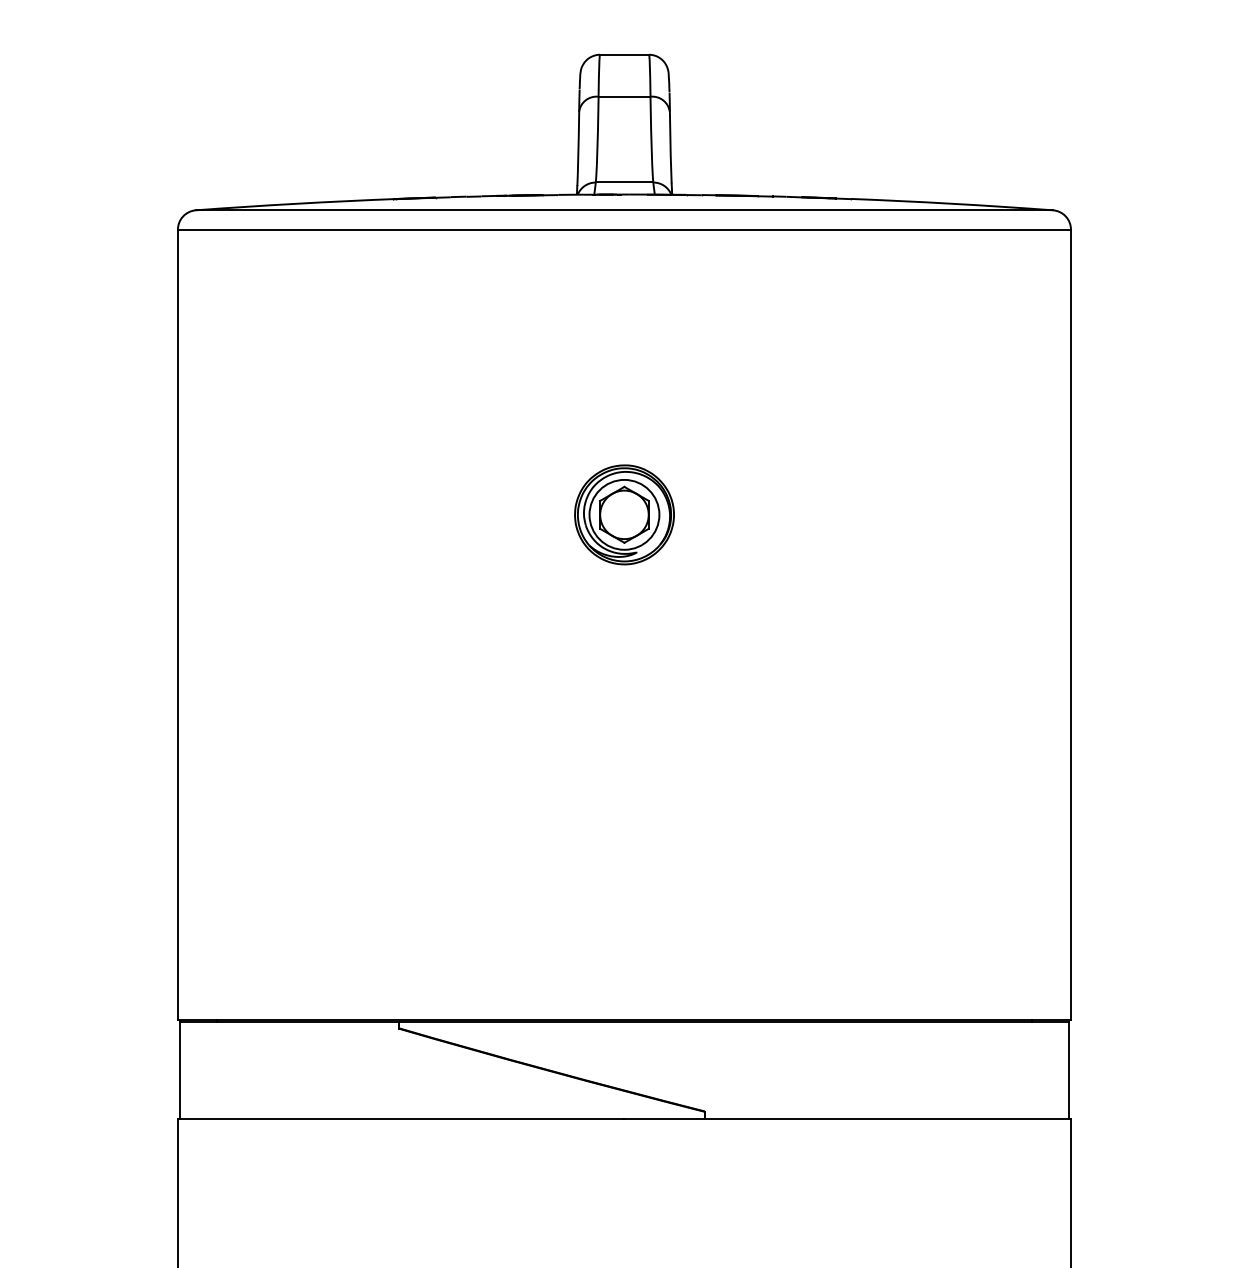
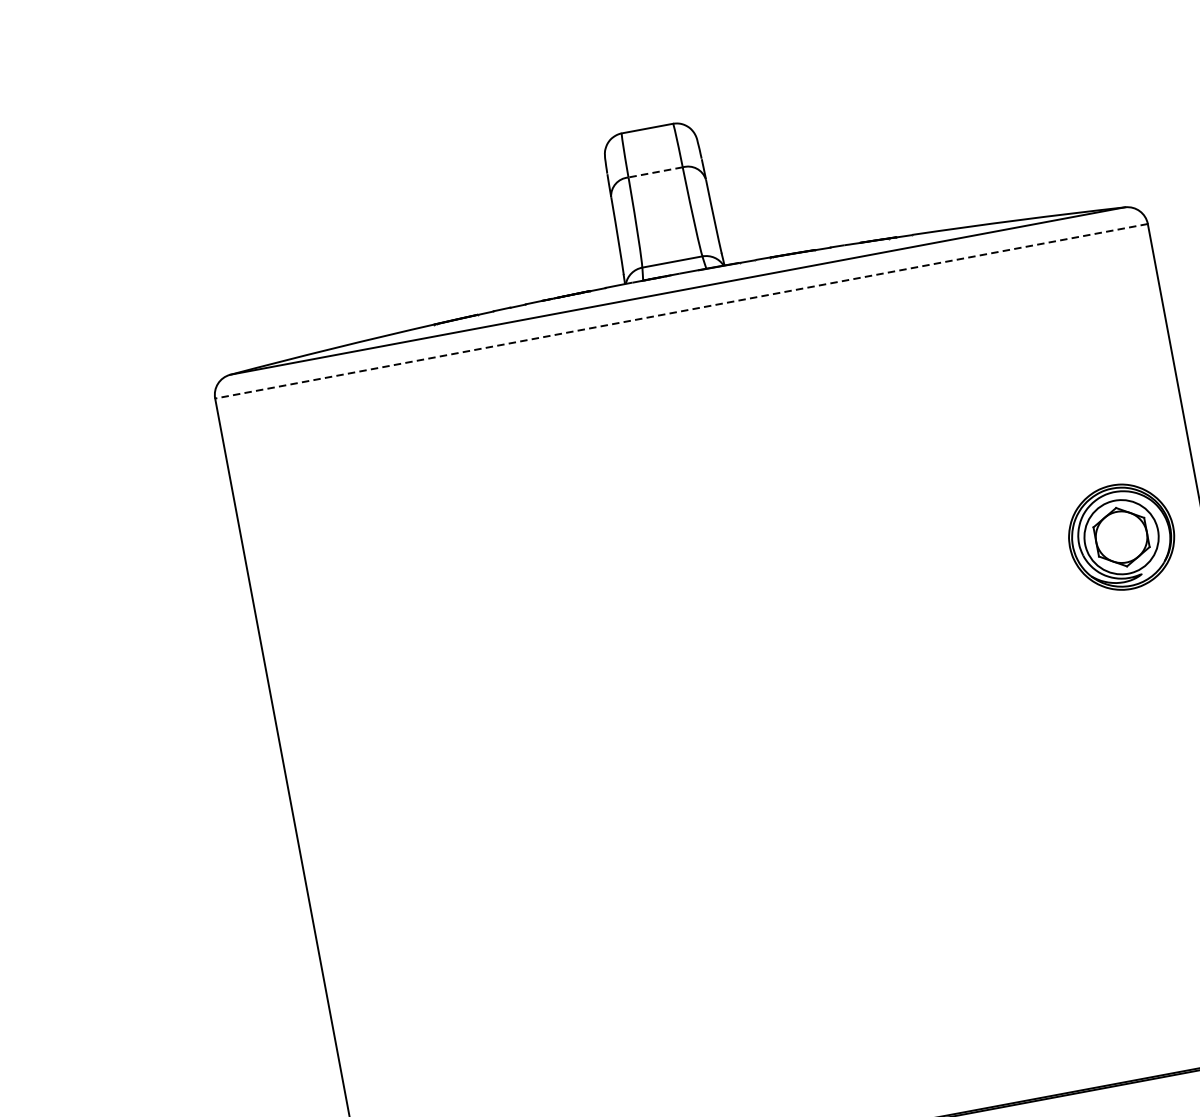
line: (624, 96) -> (655, 172), solid -> dashed
line: (624, 229) -> (681, 311), solid -> dashed
part: (624, 514) -> (1121, 536), moved

